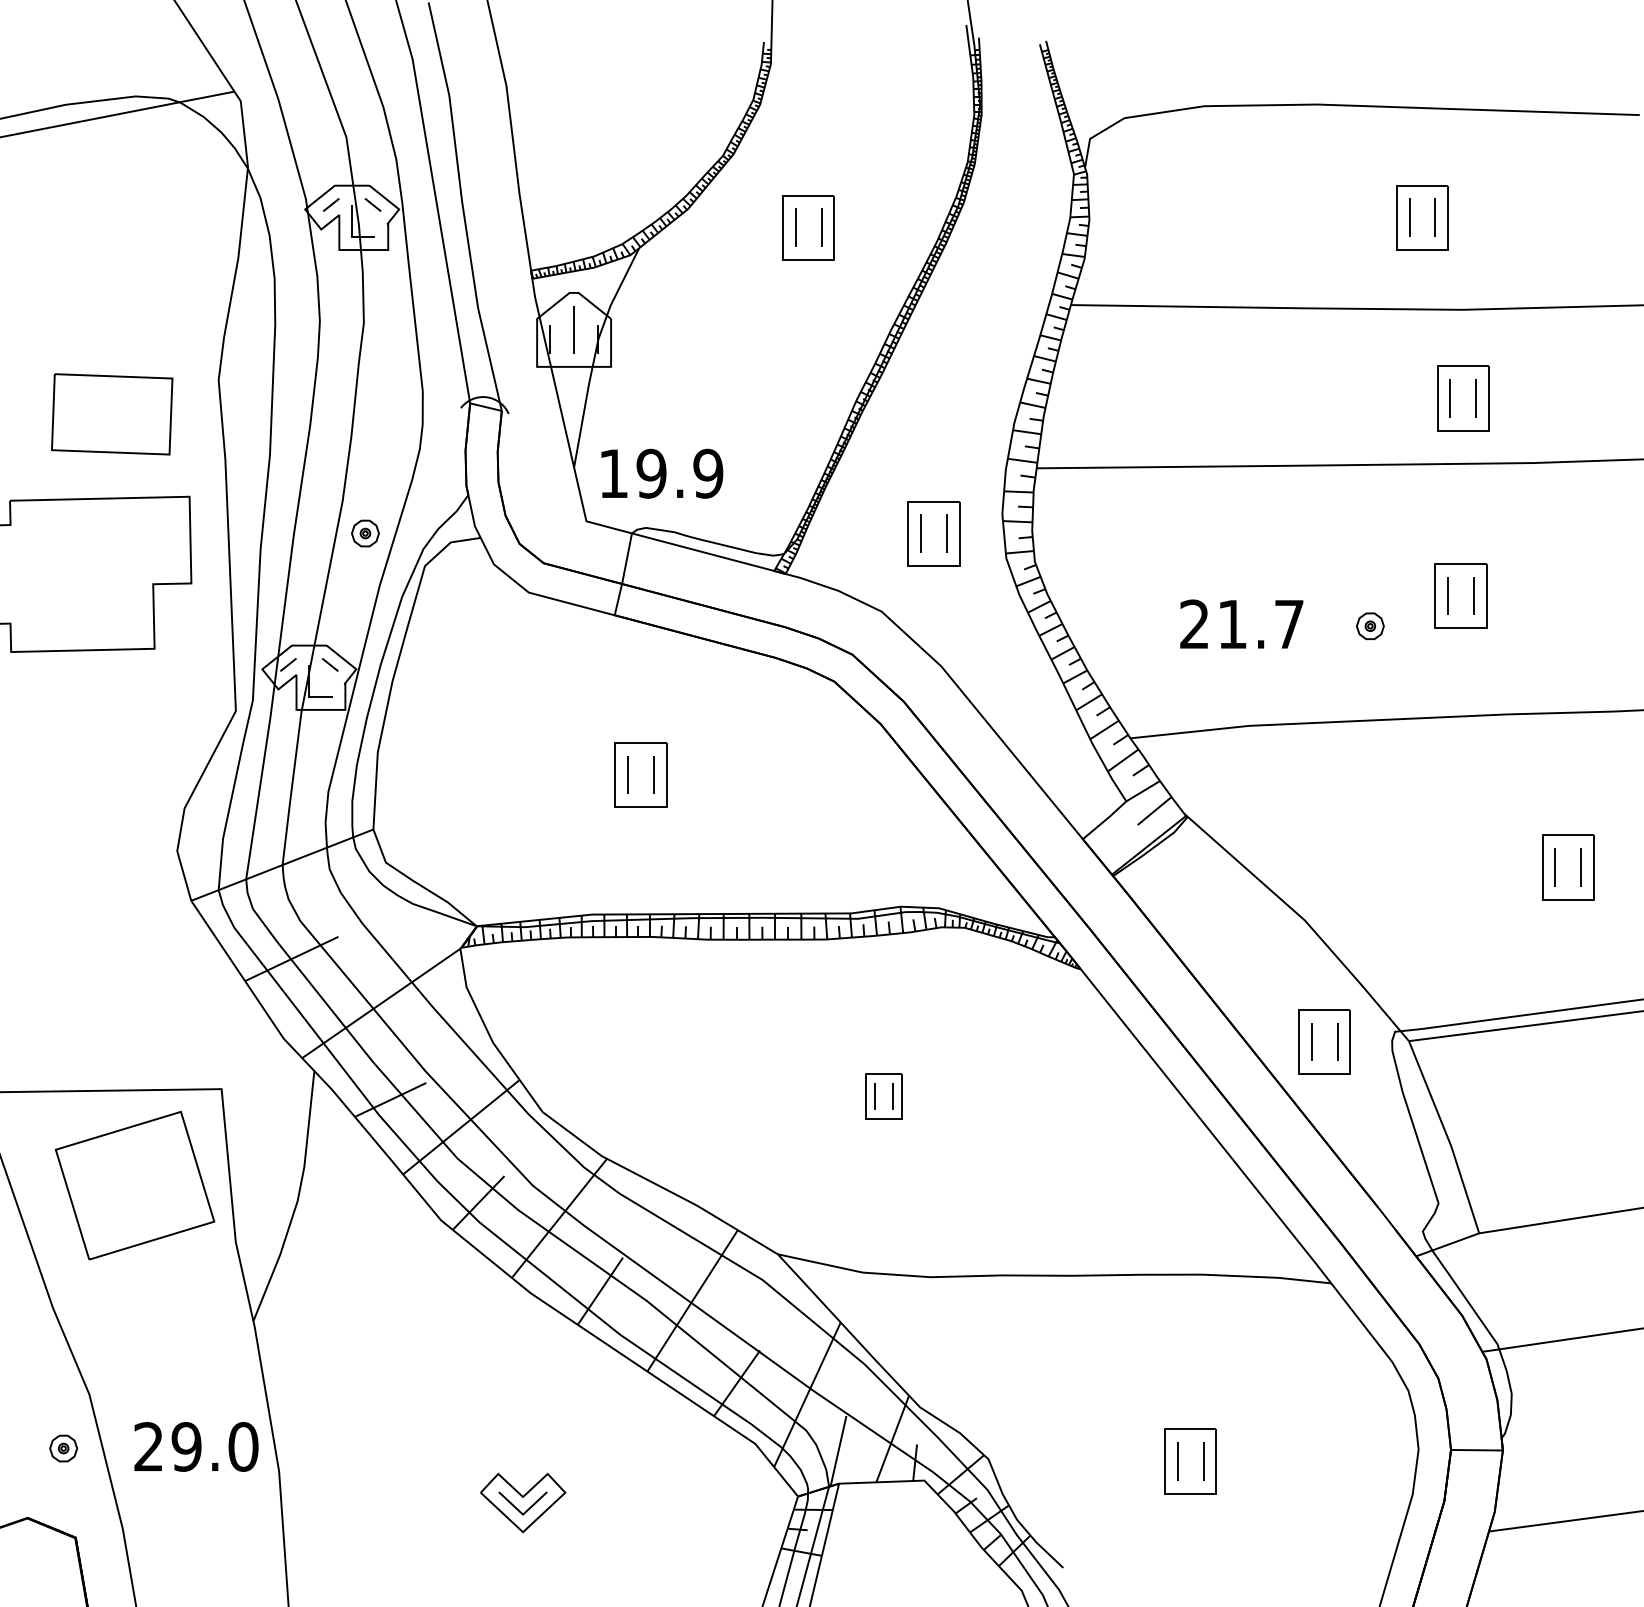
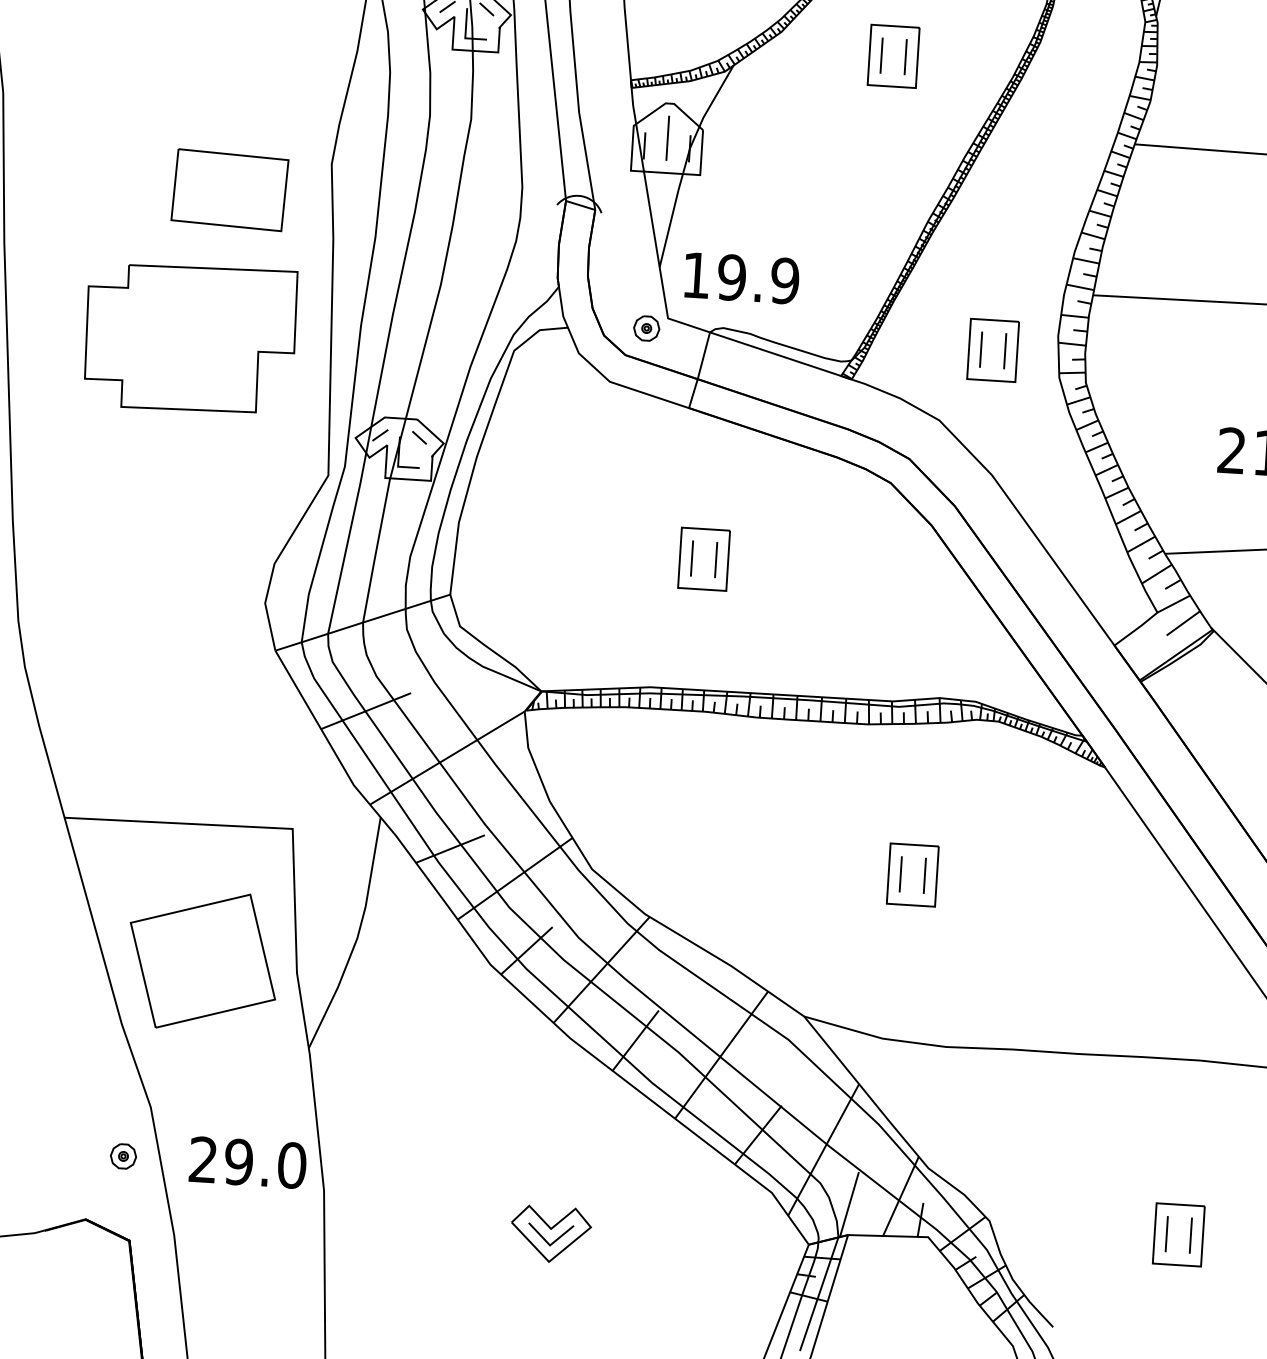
part: (365, 533) -> (646, 328), moved
part: (883, 1096) -> (912, 874), size x1.43
part: (134, 1185) -> (202, 960), moved

